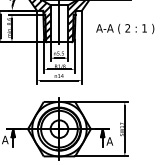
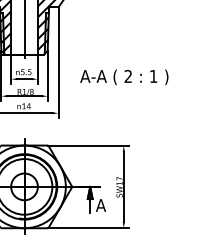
text: (125, 28) -> (124, 76), moved

